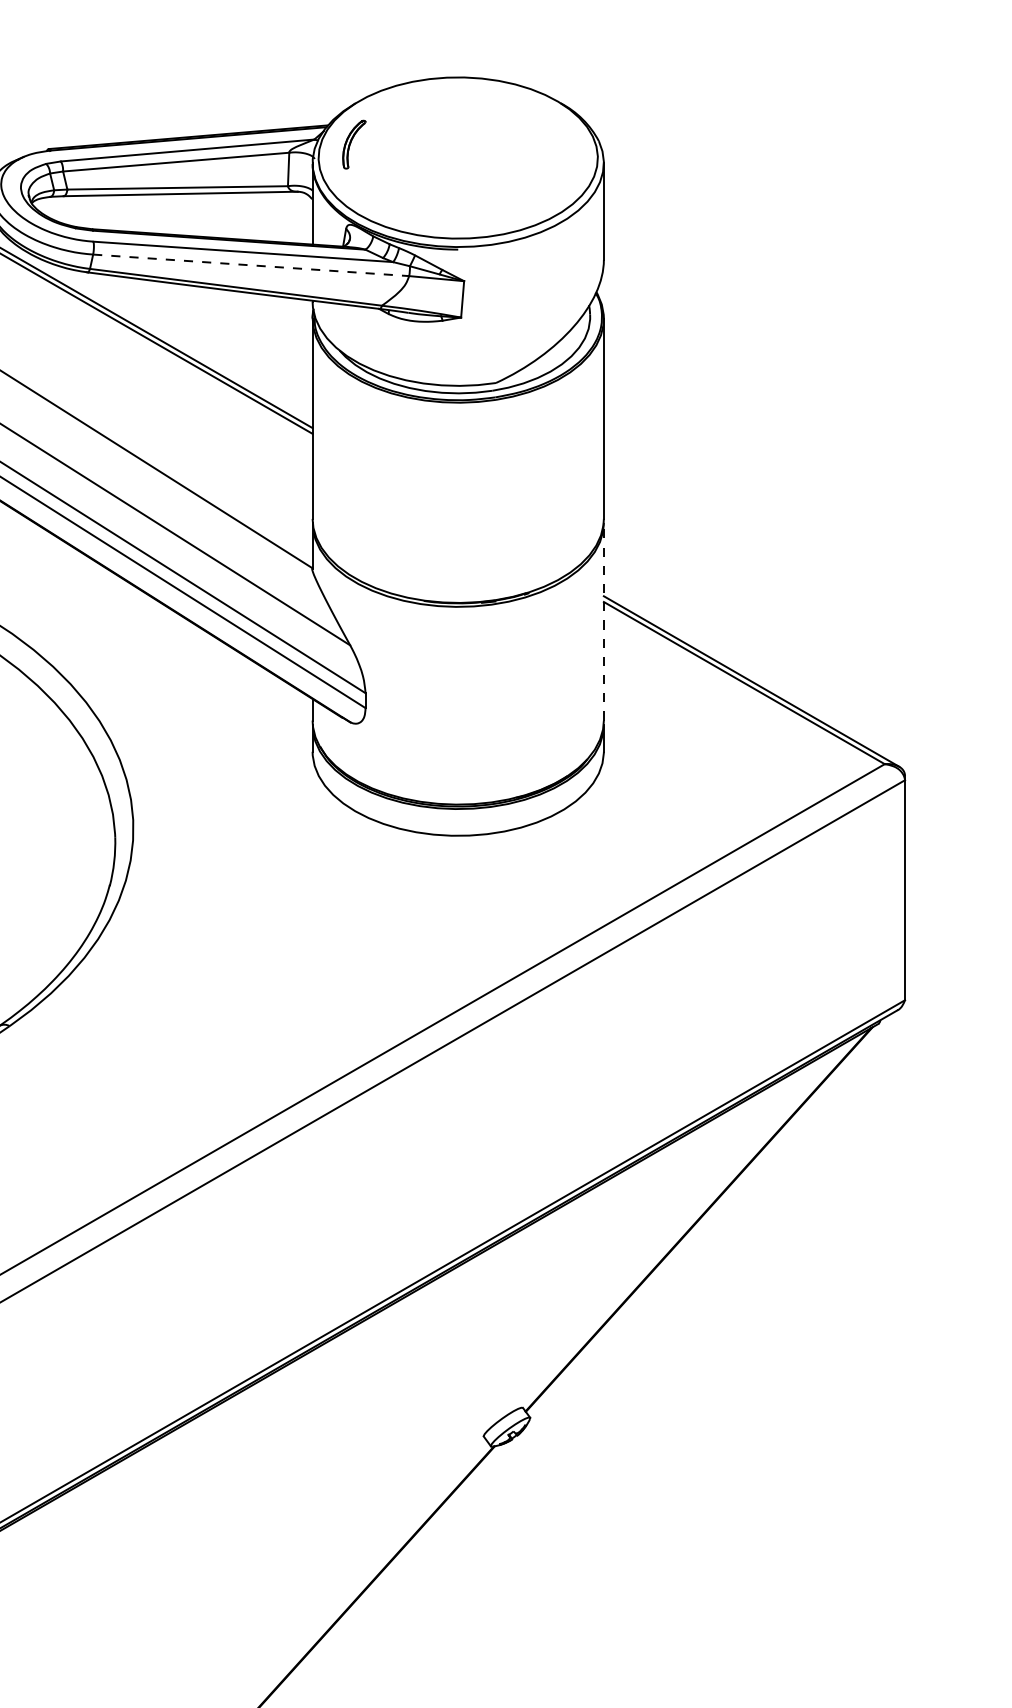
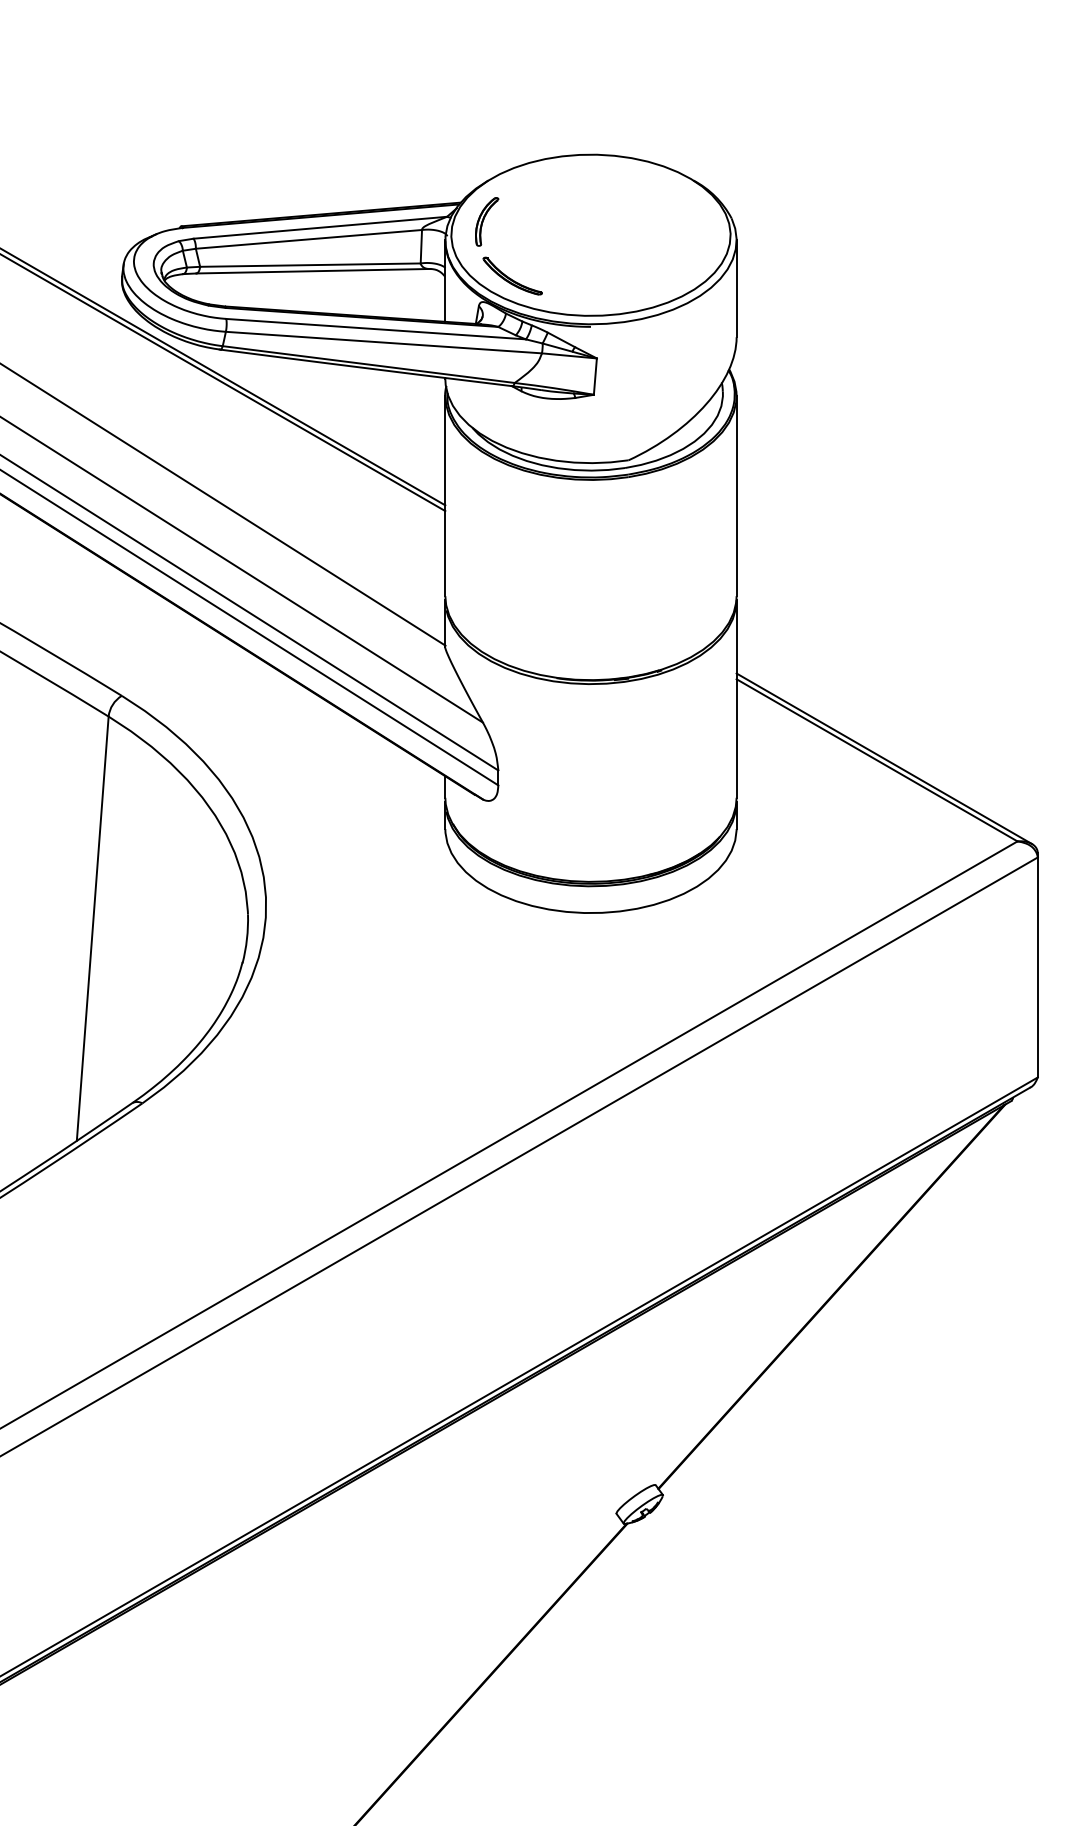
part: (379, 198) -> (512, 275), added
line: (251, 265) -> (384, 342), dashed -> solid
line: (603, 621) -> (736, 698), dashed -> solid

